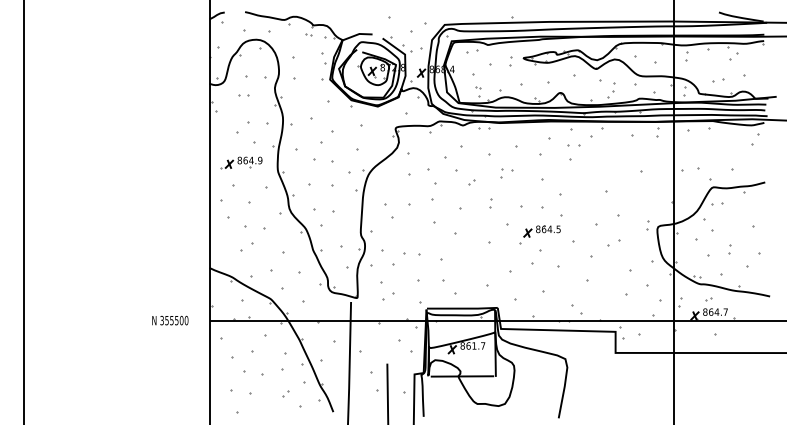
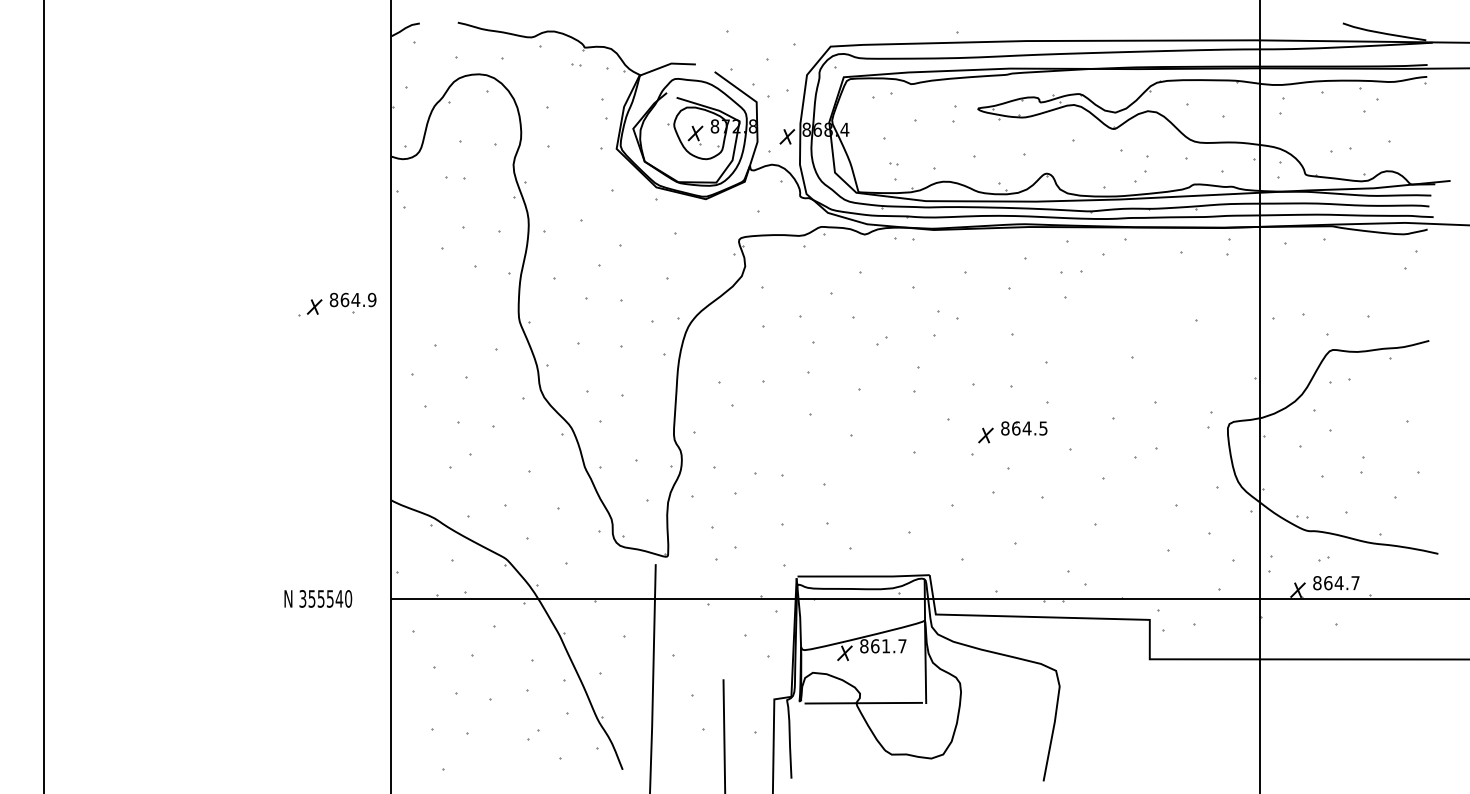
part: (241, 162) -> (337, 303), moved
part: (501, 173) -> (936, 324), size x1.6
part: (490, 203) -> (916, 380), size x1.6
text: (181, 320) -> (339, 598), 355500 -> 355540

